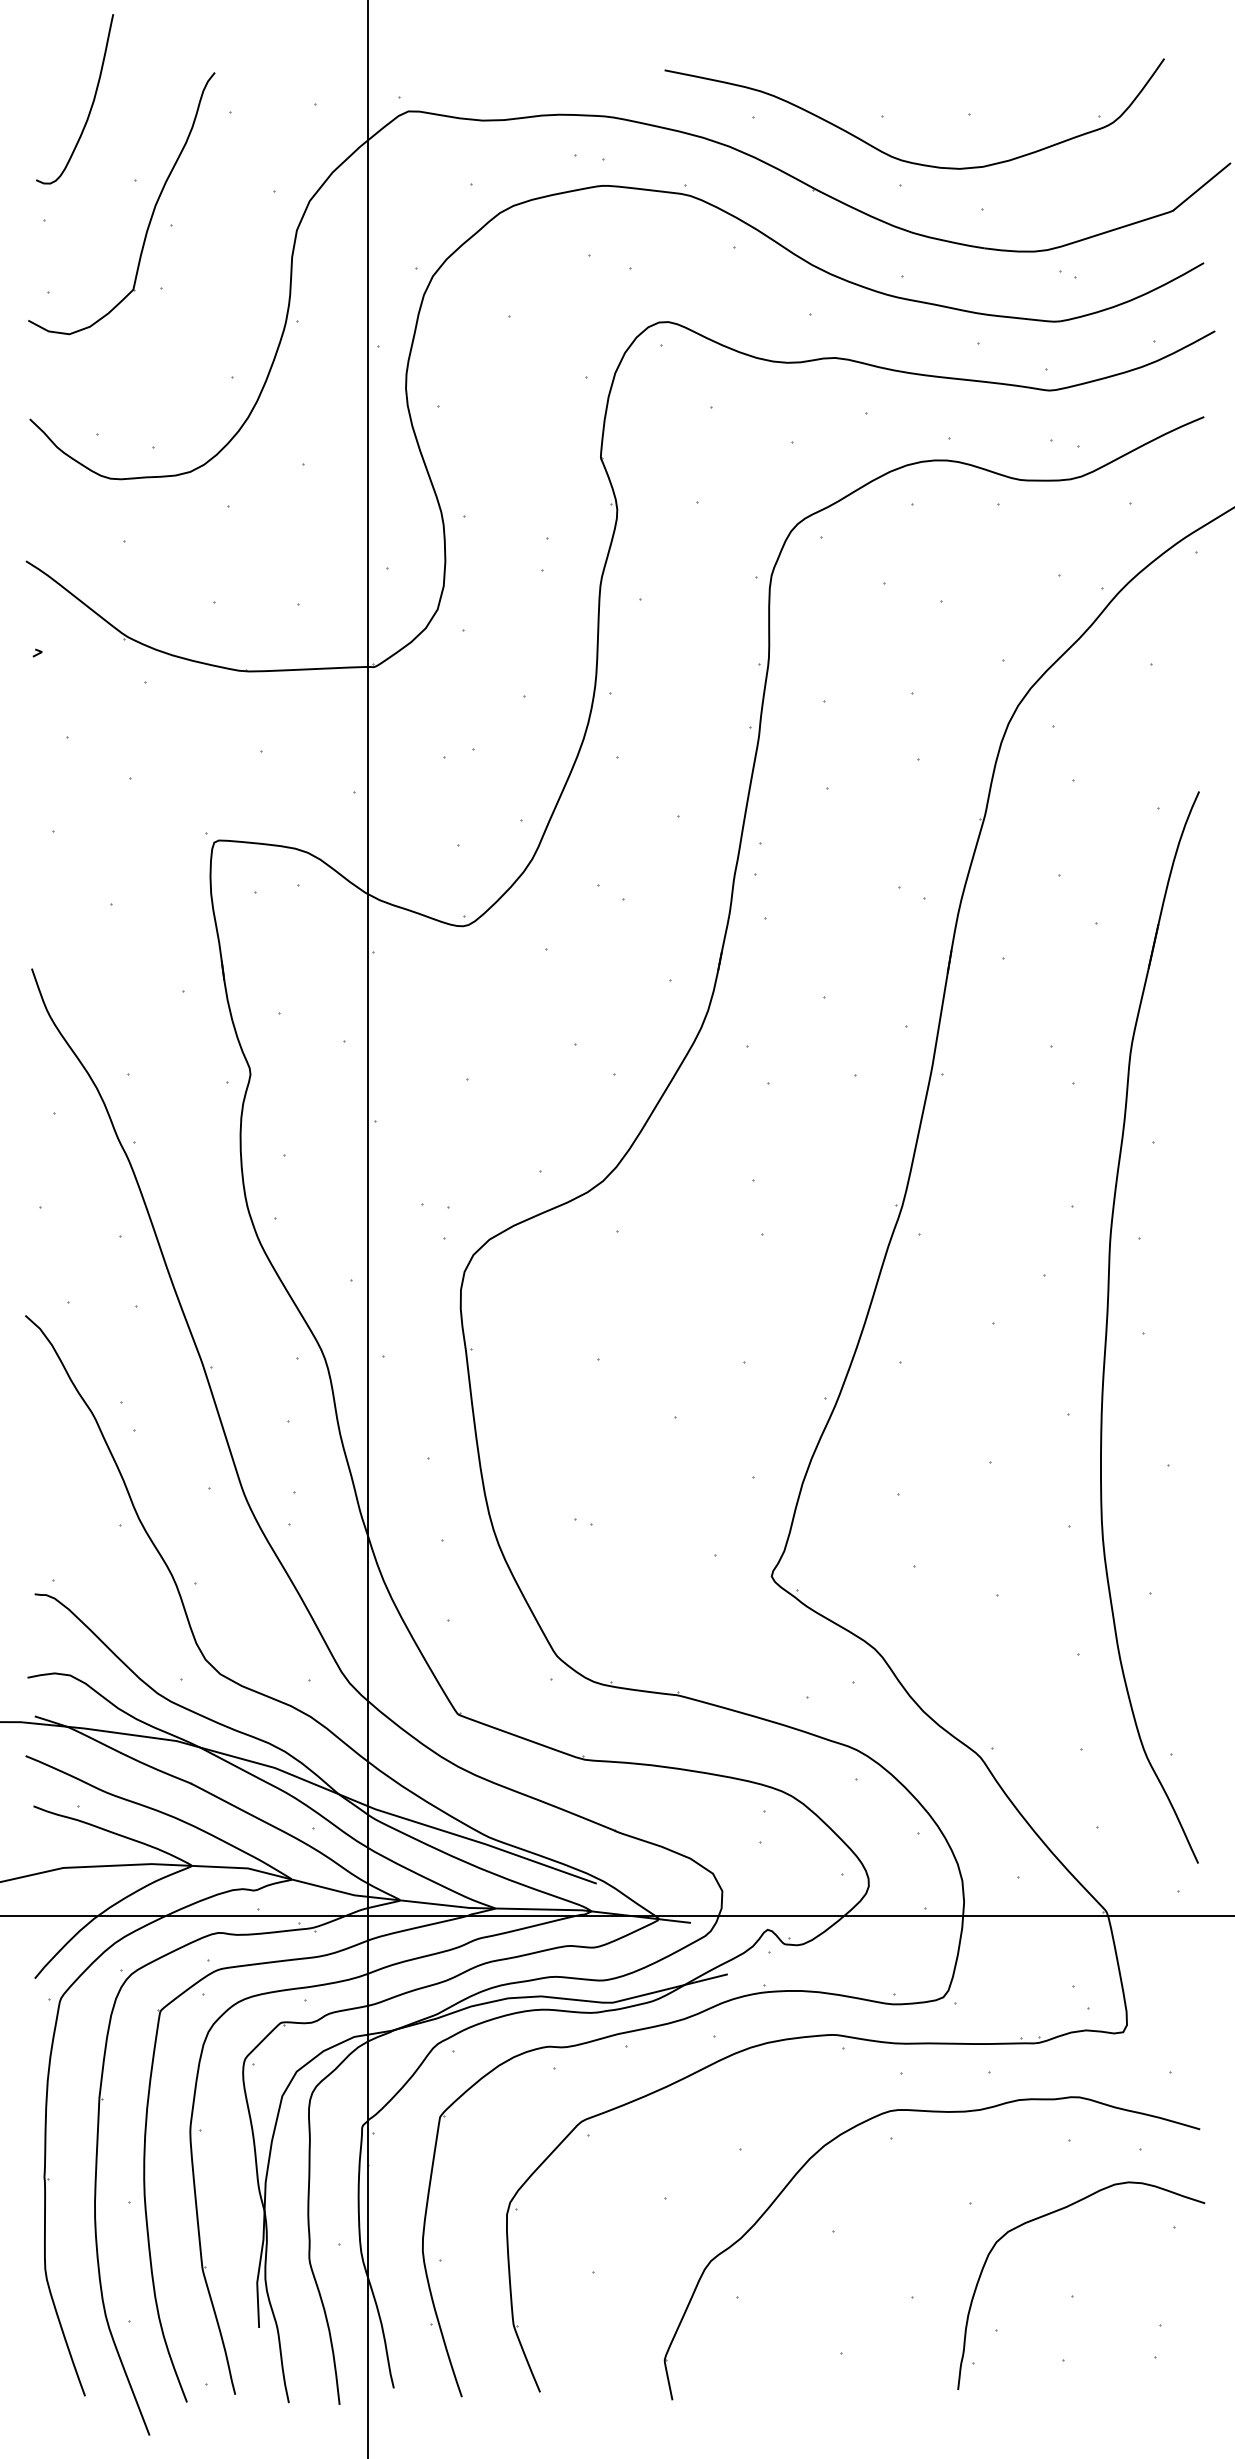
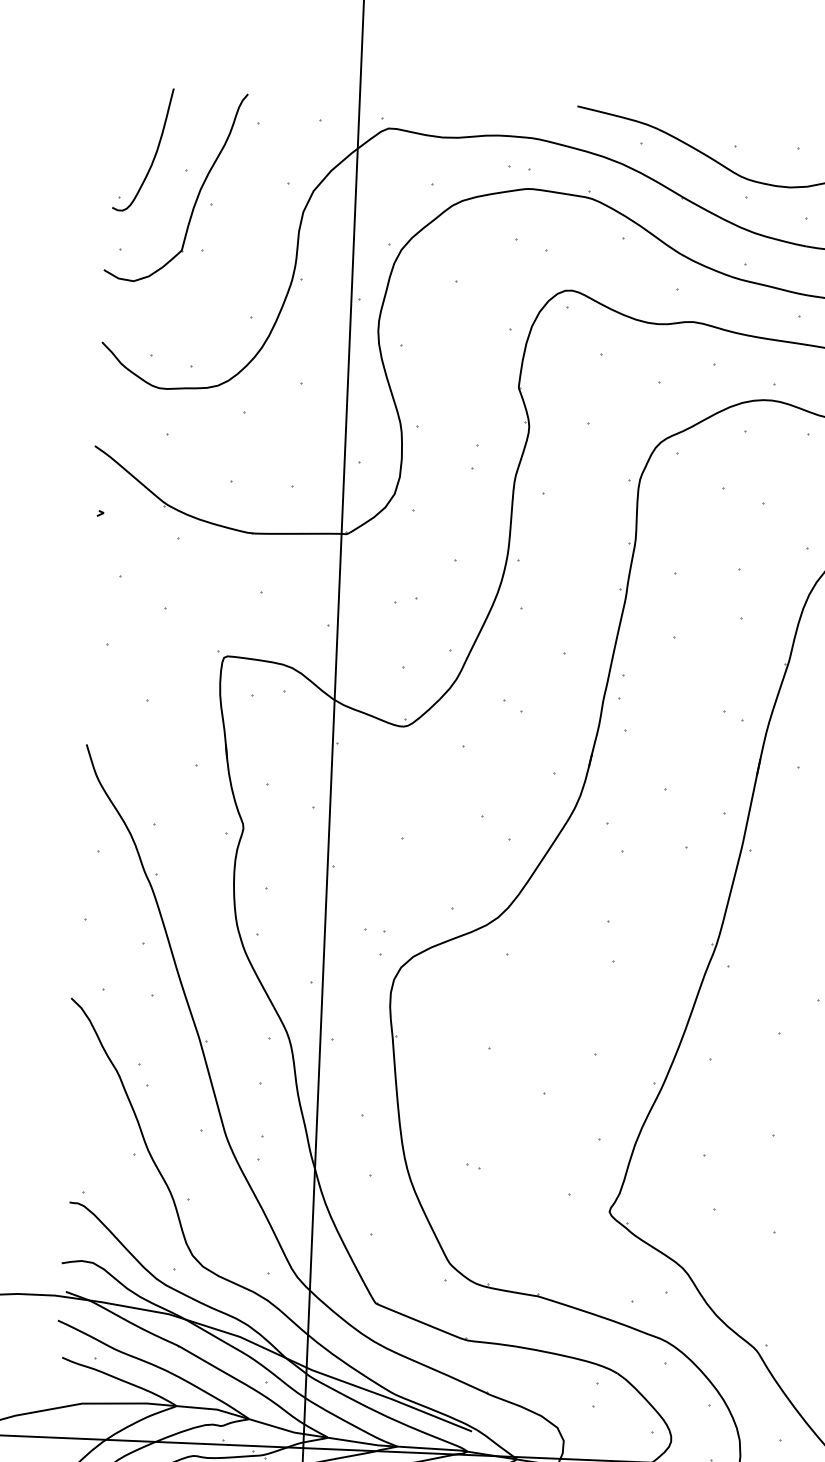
curve: (91, 104) -> (155, 153), moved

